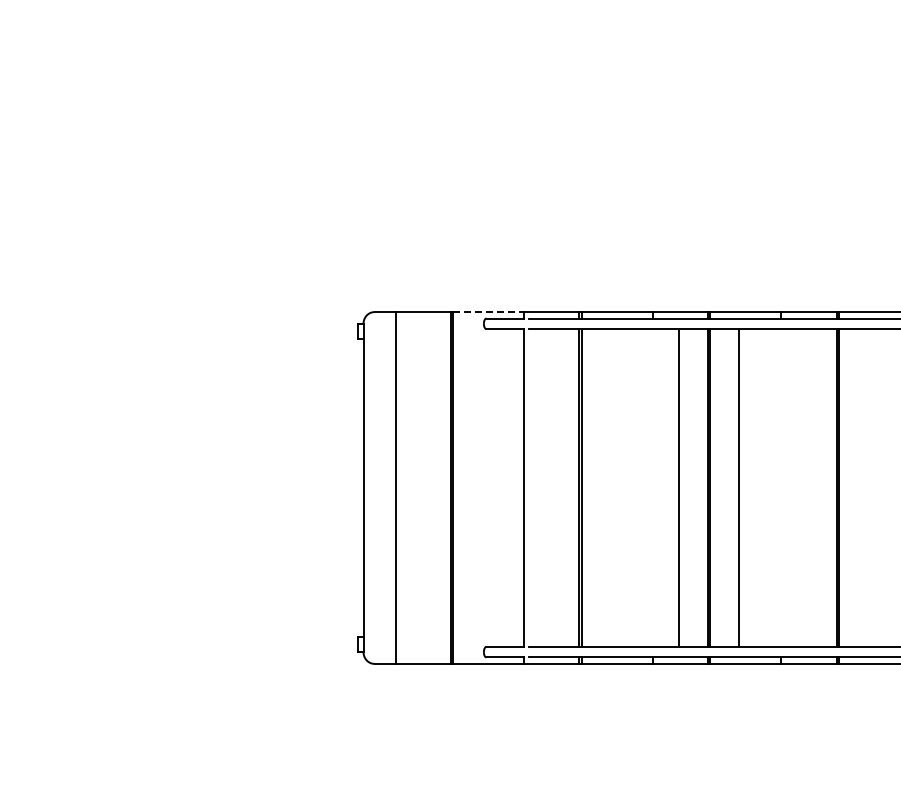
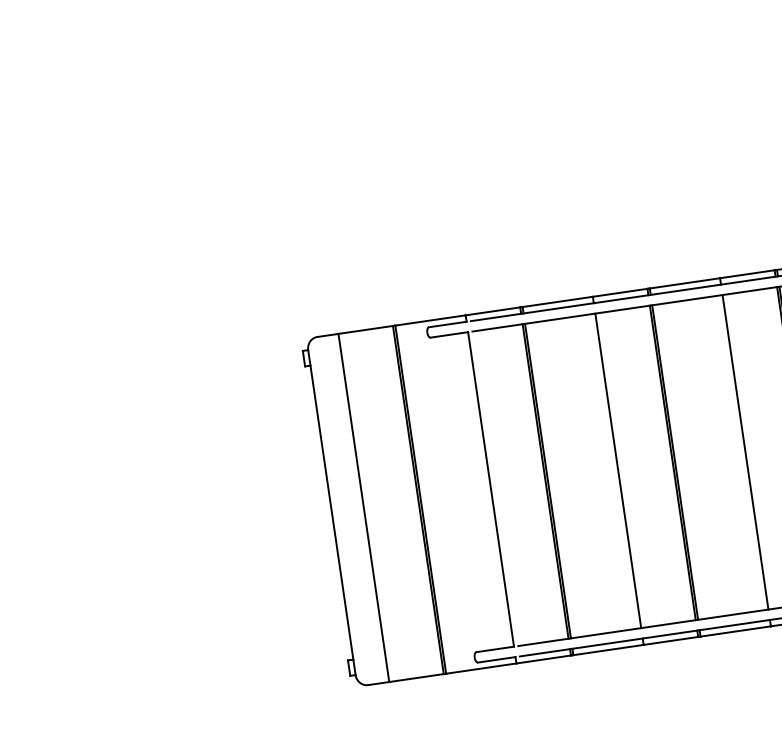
line: (488, 312) -> (430, 320), dashed -> solid
line: (678, 487) -> (617, 470), moved
line: (739, 487) -> (745, 451), moved

